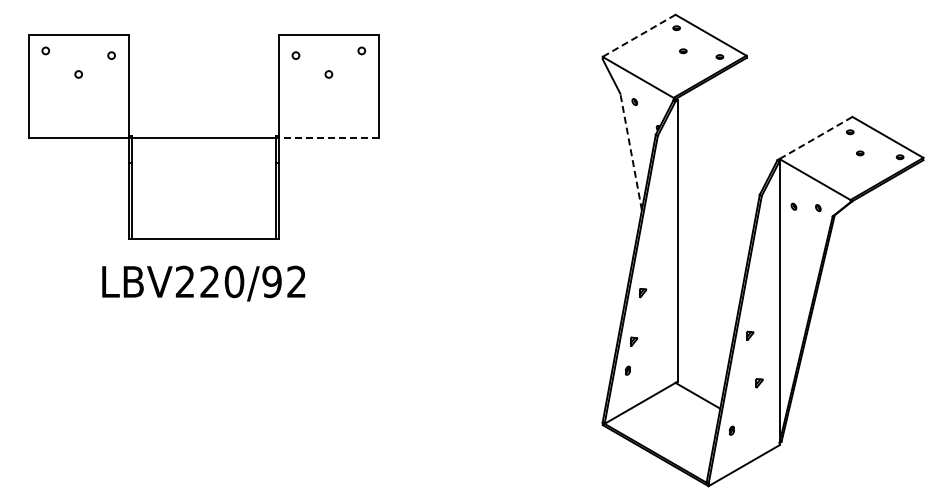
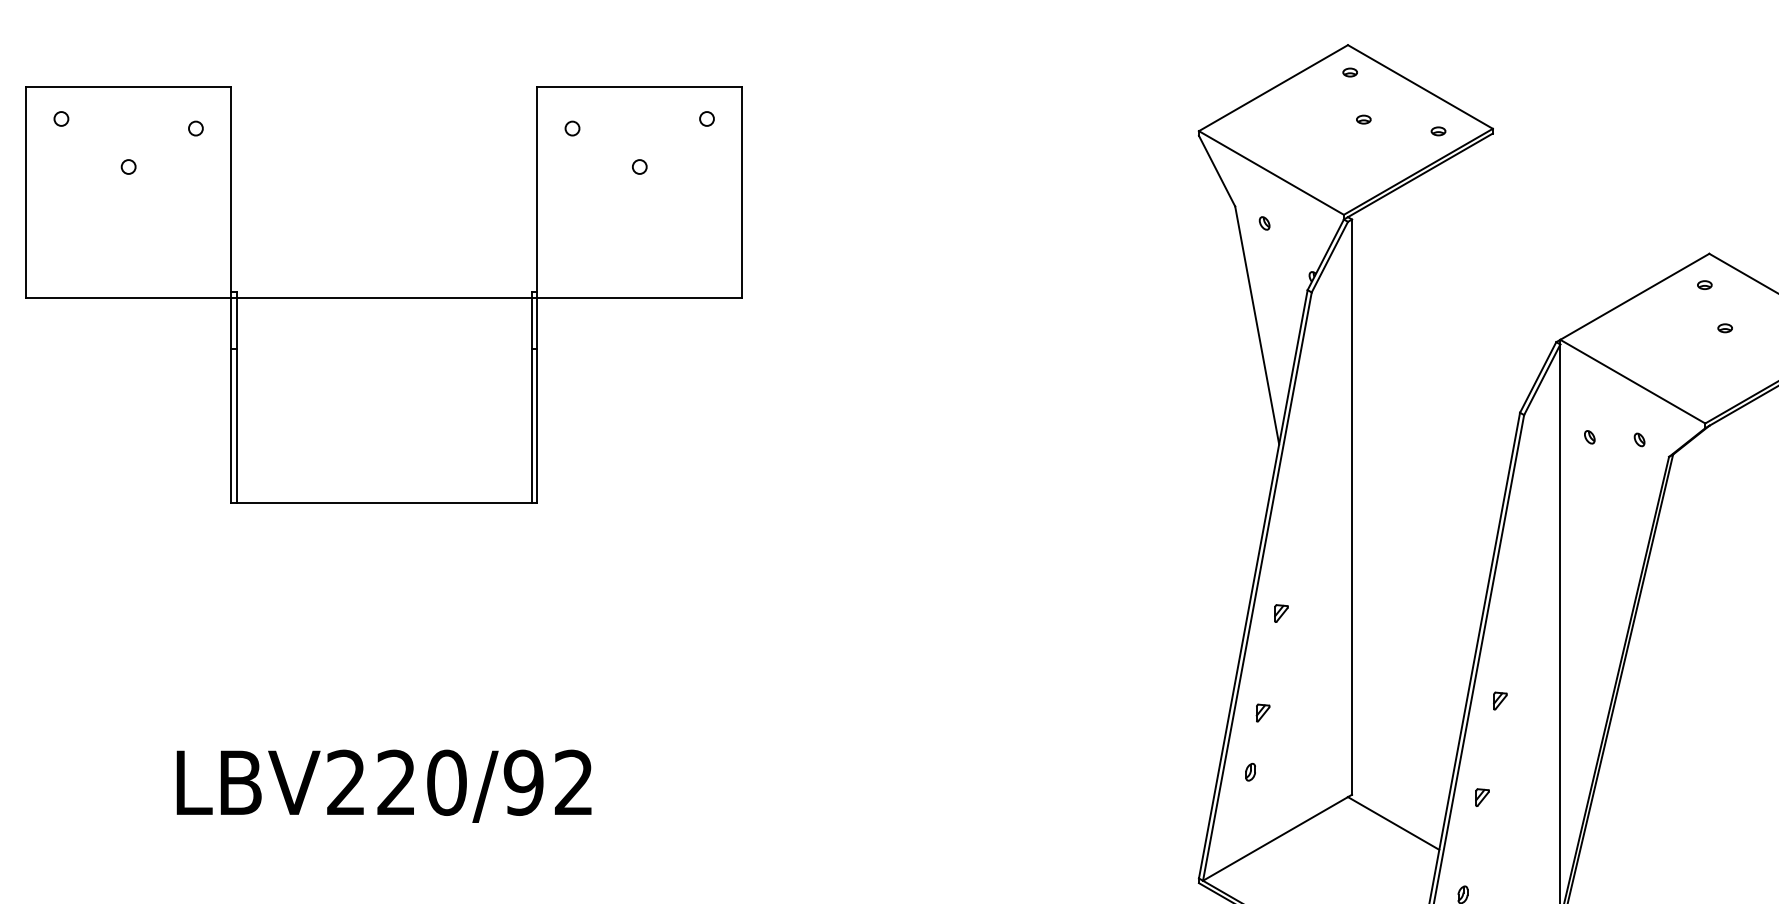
line: (638, 36) -> (1272, 89), dashed -> solid
line: (816, 137) -> (1635, 295), dashed -> solid
line: (328, 138) -> (638, 297), dashed -> solid
line: (631, 151) -> (1257, 324), dashed -> solid
text: (203, 283) -> (383, 786), moved
part: (759, 383) -> (1482, 798), moved

